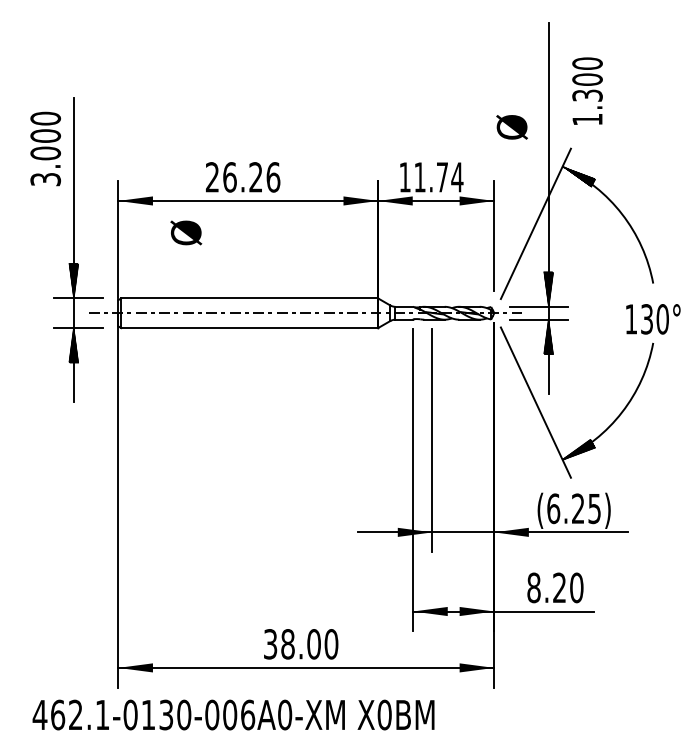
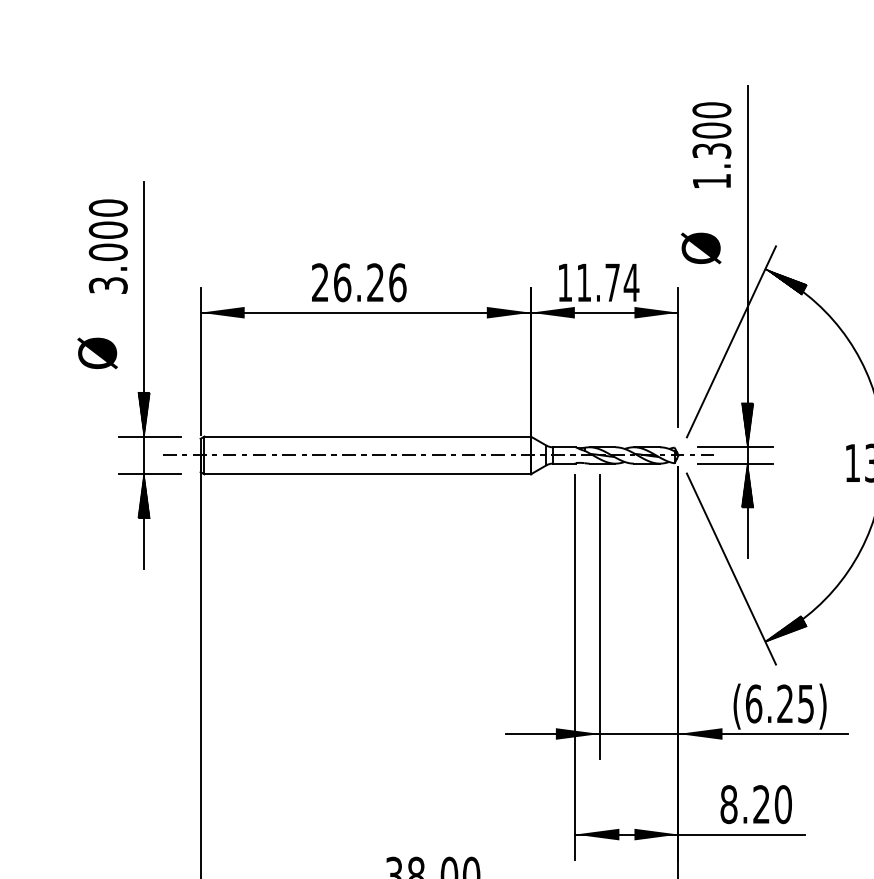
text: (587, 90) -> (711, 144), moved
text: (511, 127) -> (700, 248), moved
text: (186, 232) -> (97, 352), moved

